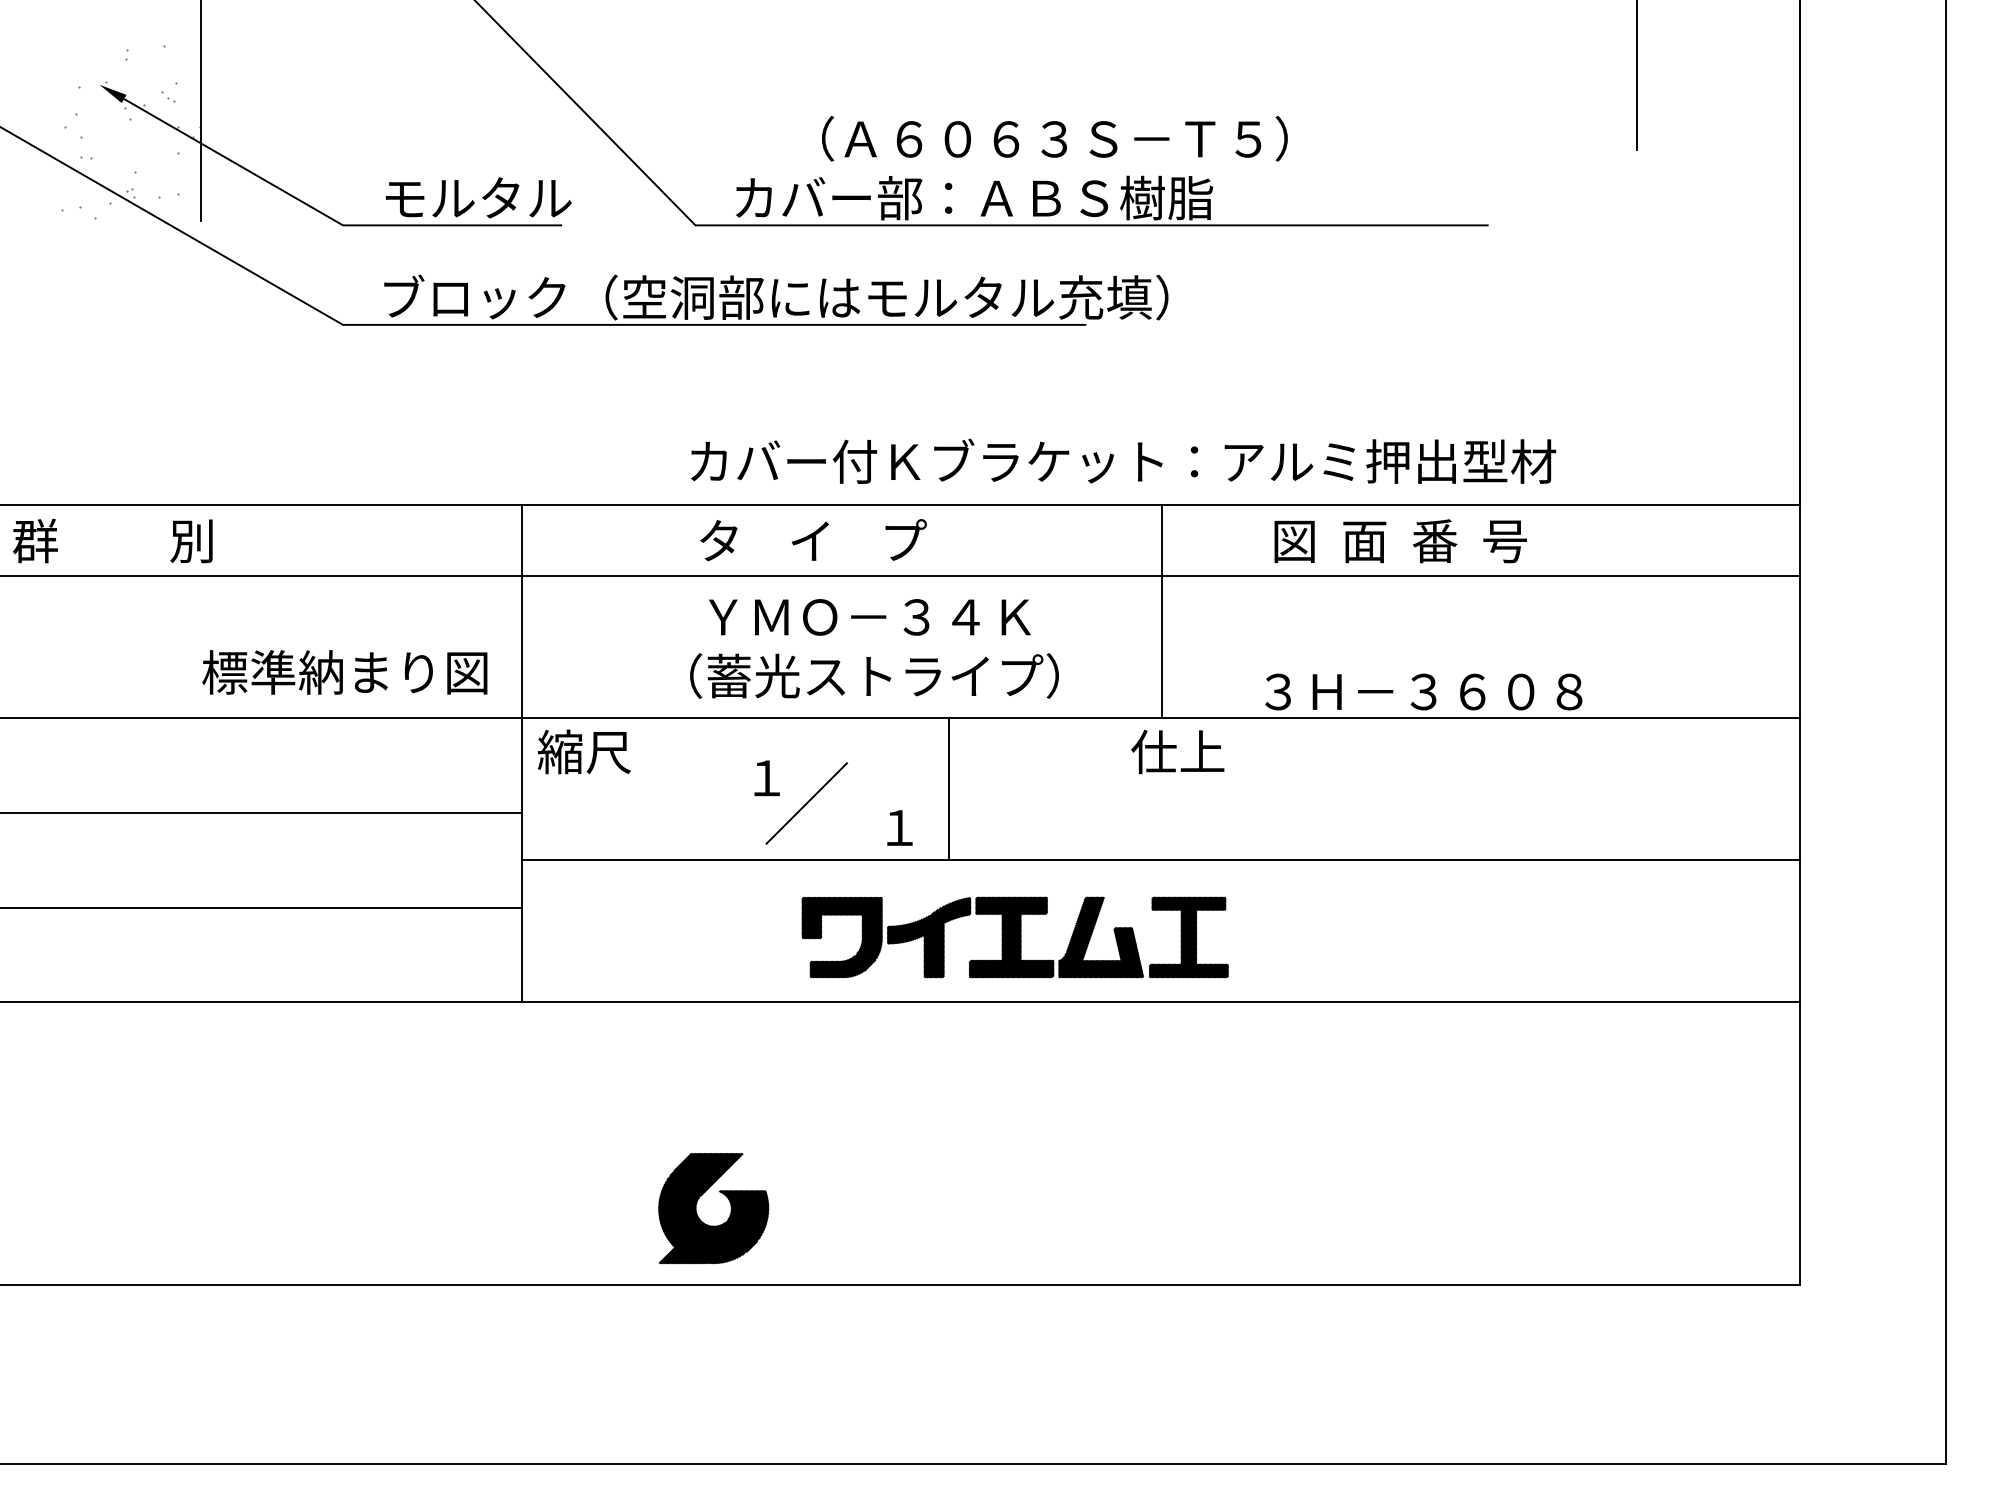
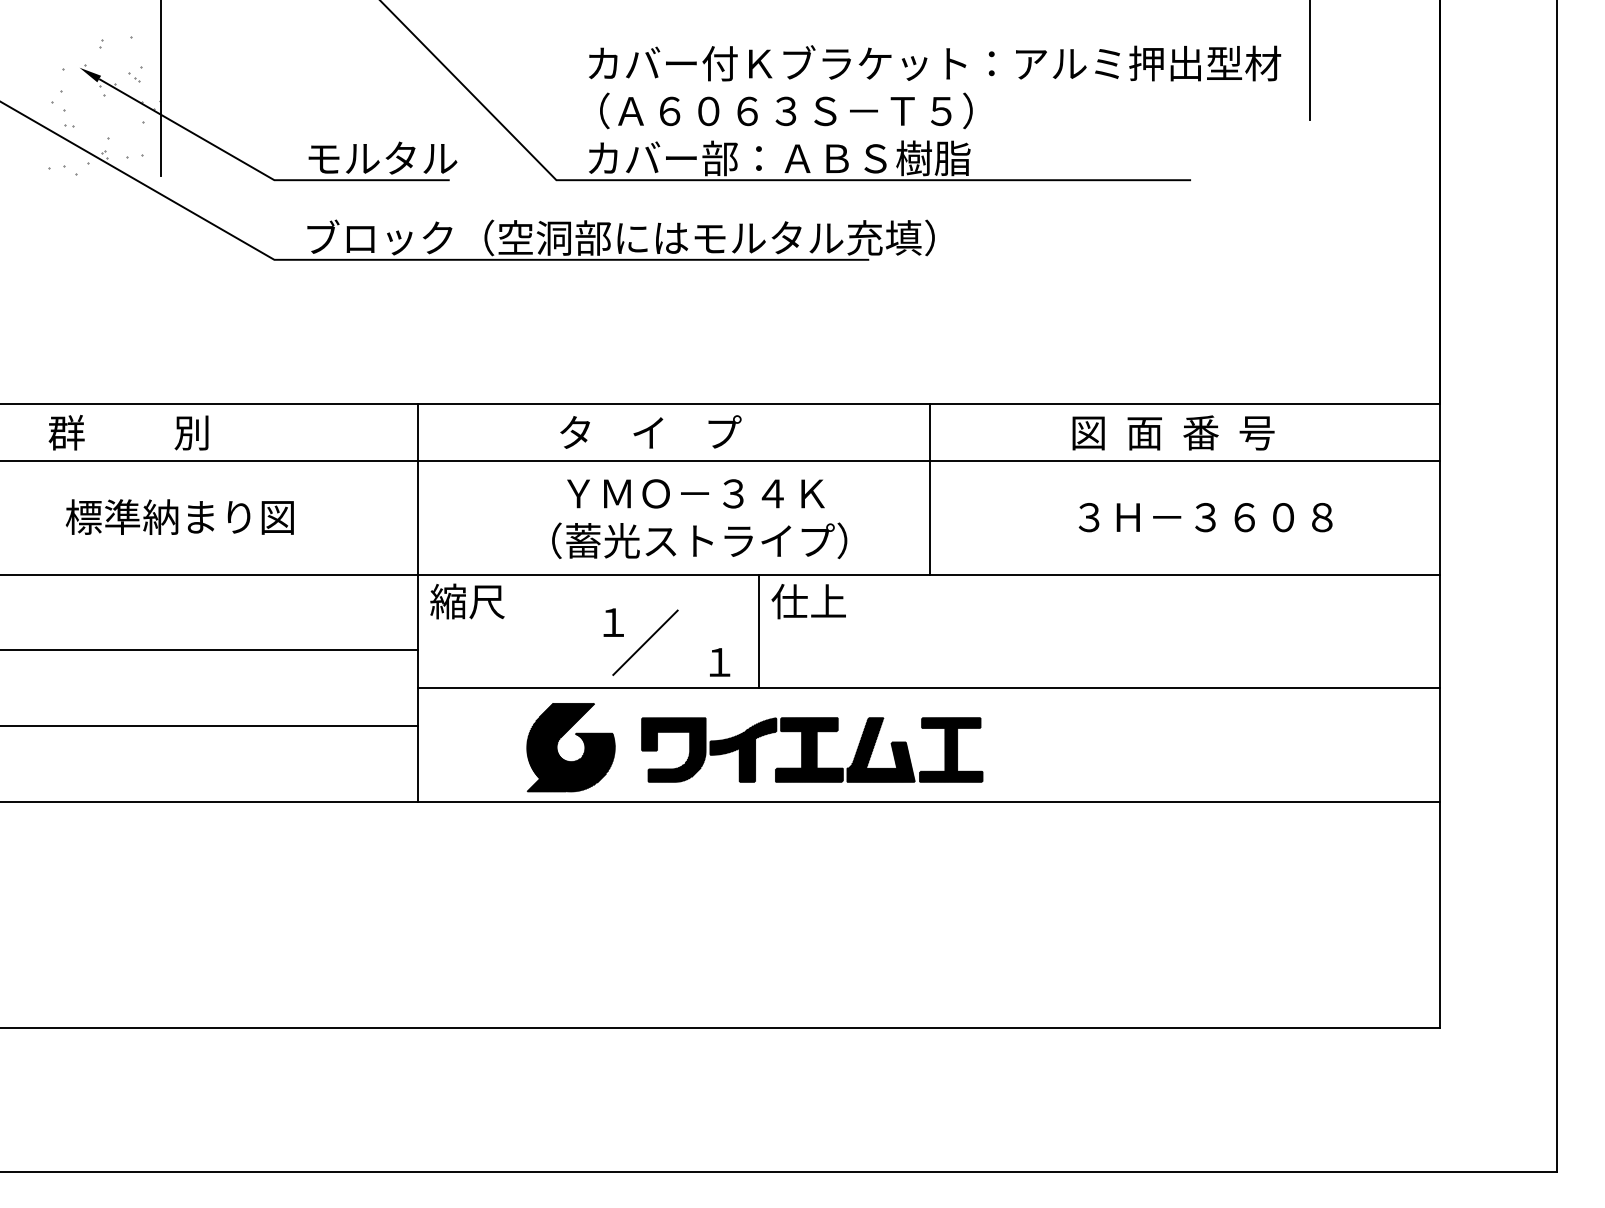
text: (1054, 138) -> (786, 110), moved
text: (1123, 460) -> (934, 62), moved
text: (112, 540) -> (128, 432), moved
text: (1400, 541) -> (1173, 433), moved
text: (344, 672) -> (179, 517), moved
text: (1423, 691) -> (1205, 517), moved
text: (1177, 751) -> (808, 601), moved
part: (697, 1203) -> (558, 743), moved

